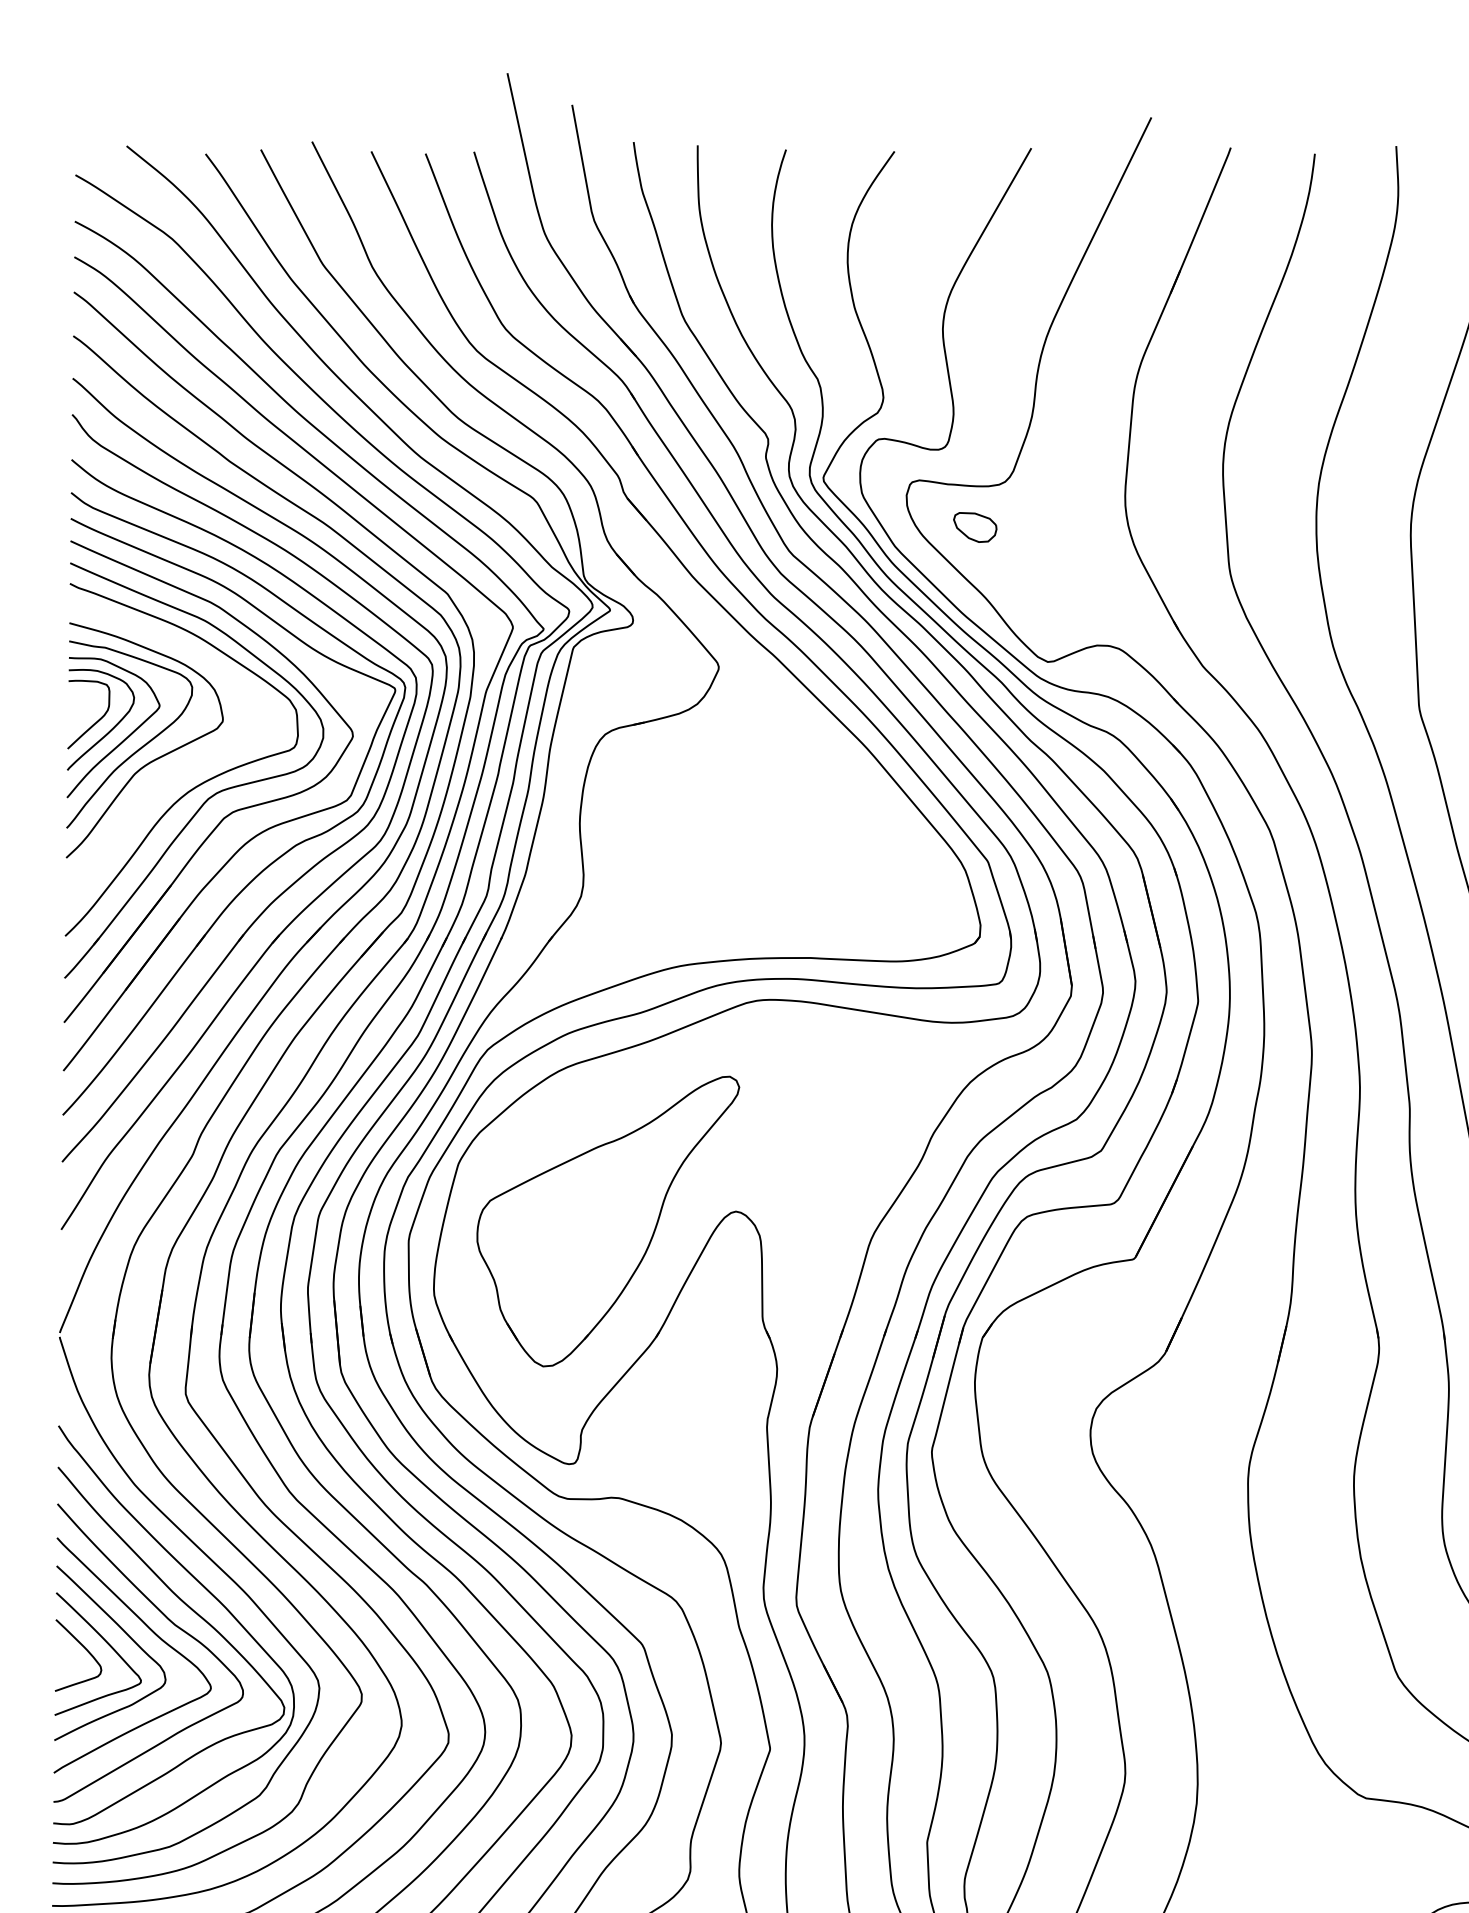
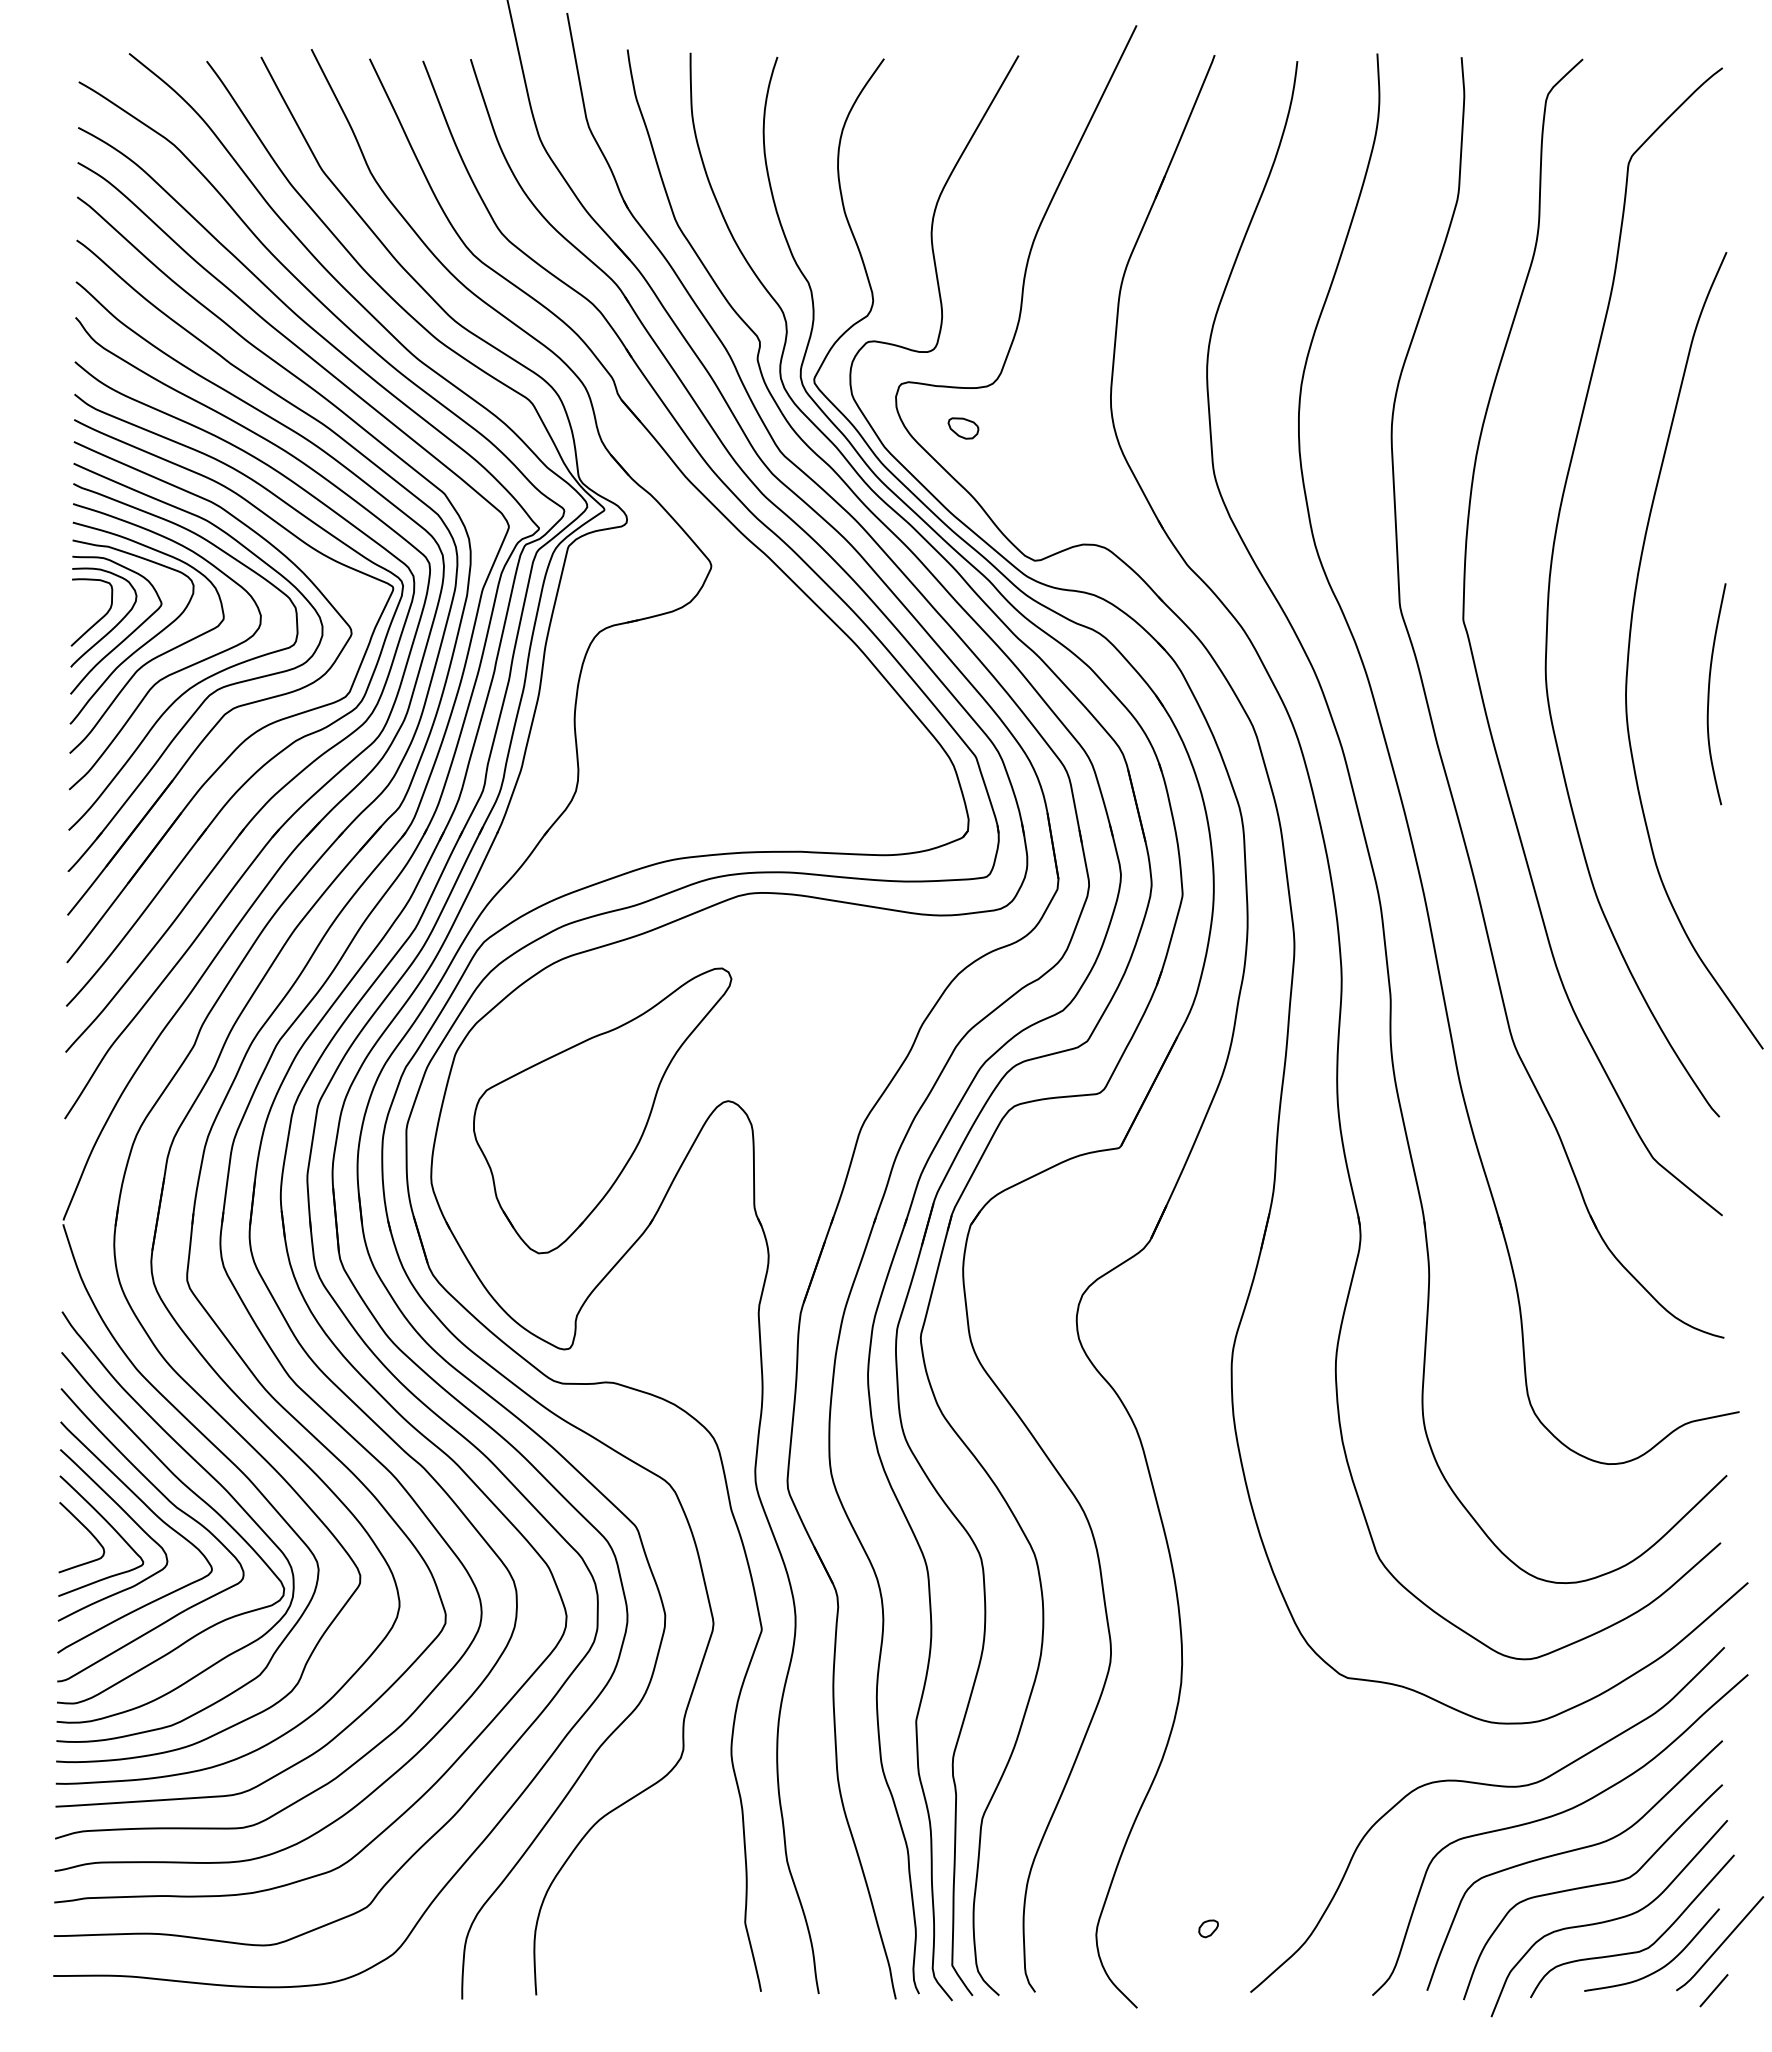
part: (975, 527) -> (963, 428), size x0.71
curve: (175, 773) -> (177, 670), added

